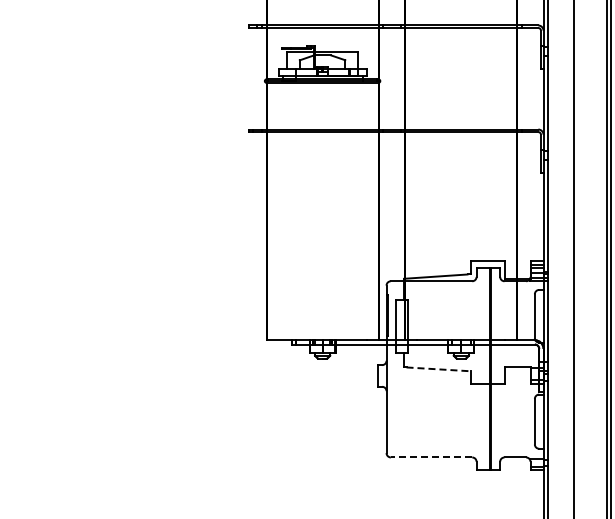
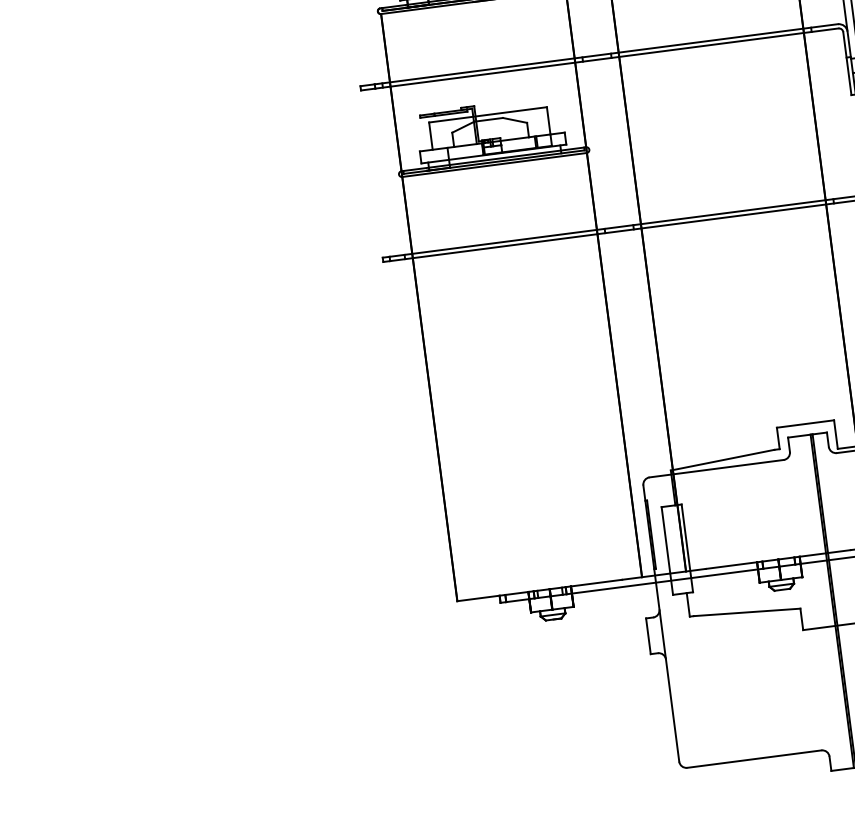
line: (439, 369) -> (748, 612), dashed -> solid
line: (431, 457) -> (754, 759), dashed -> solid

